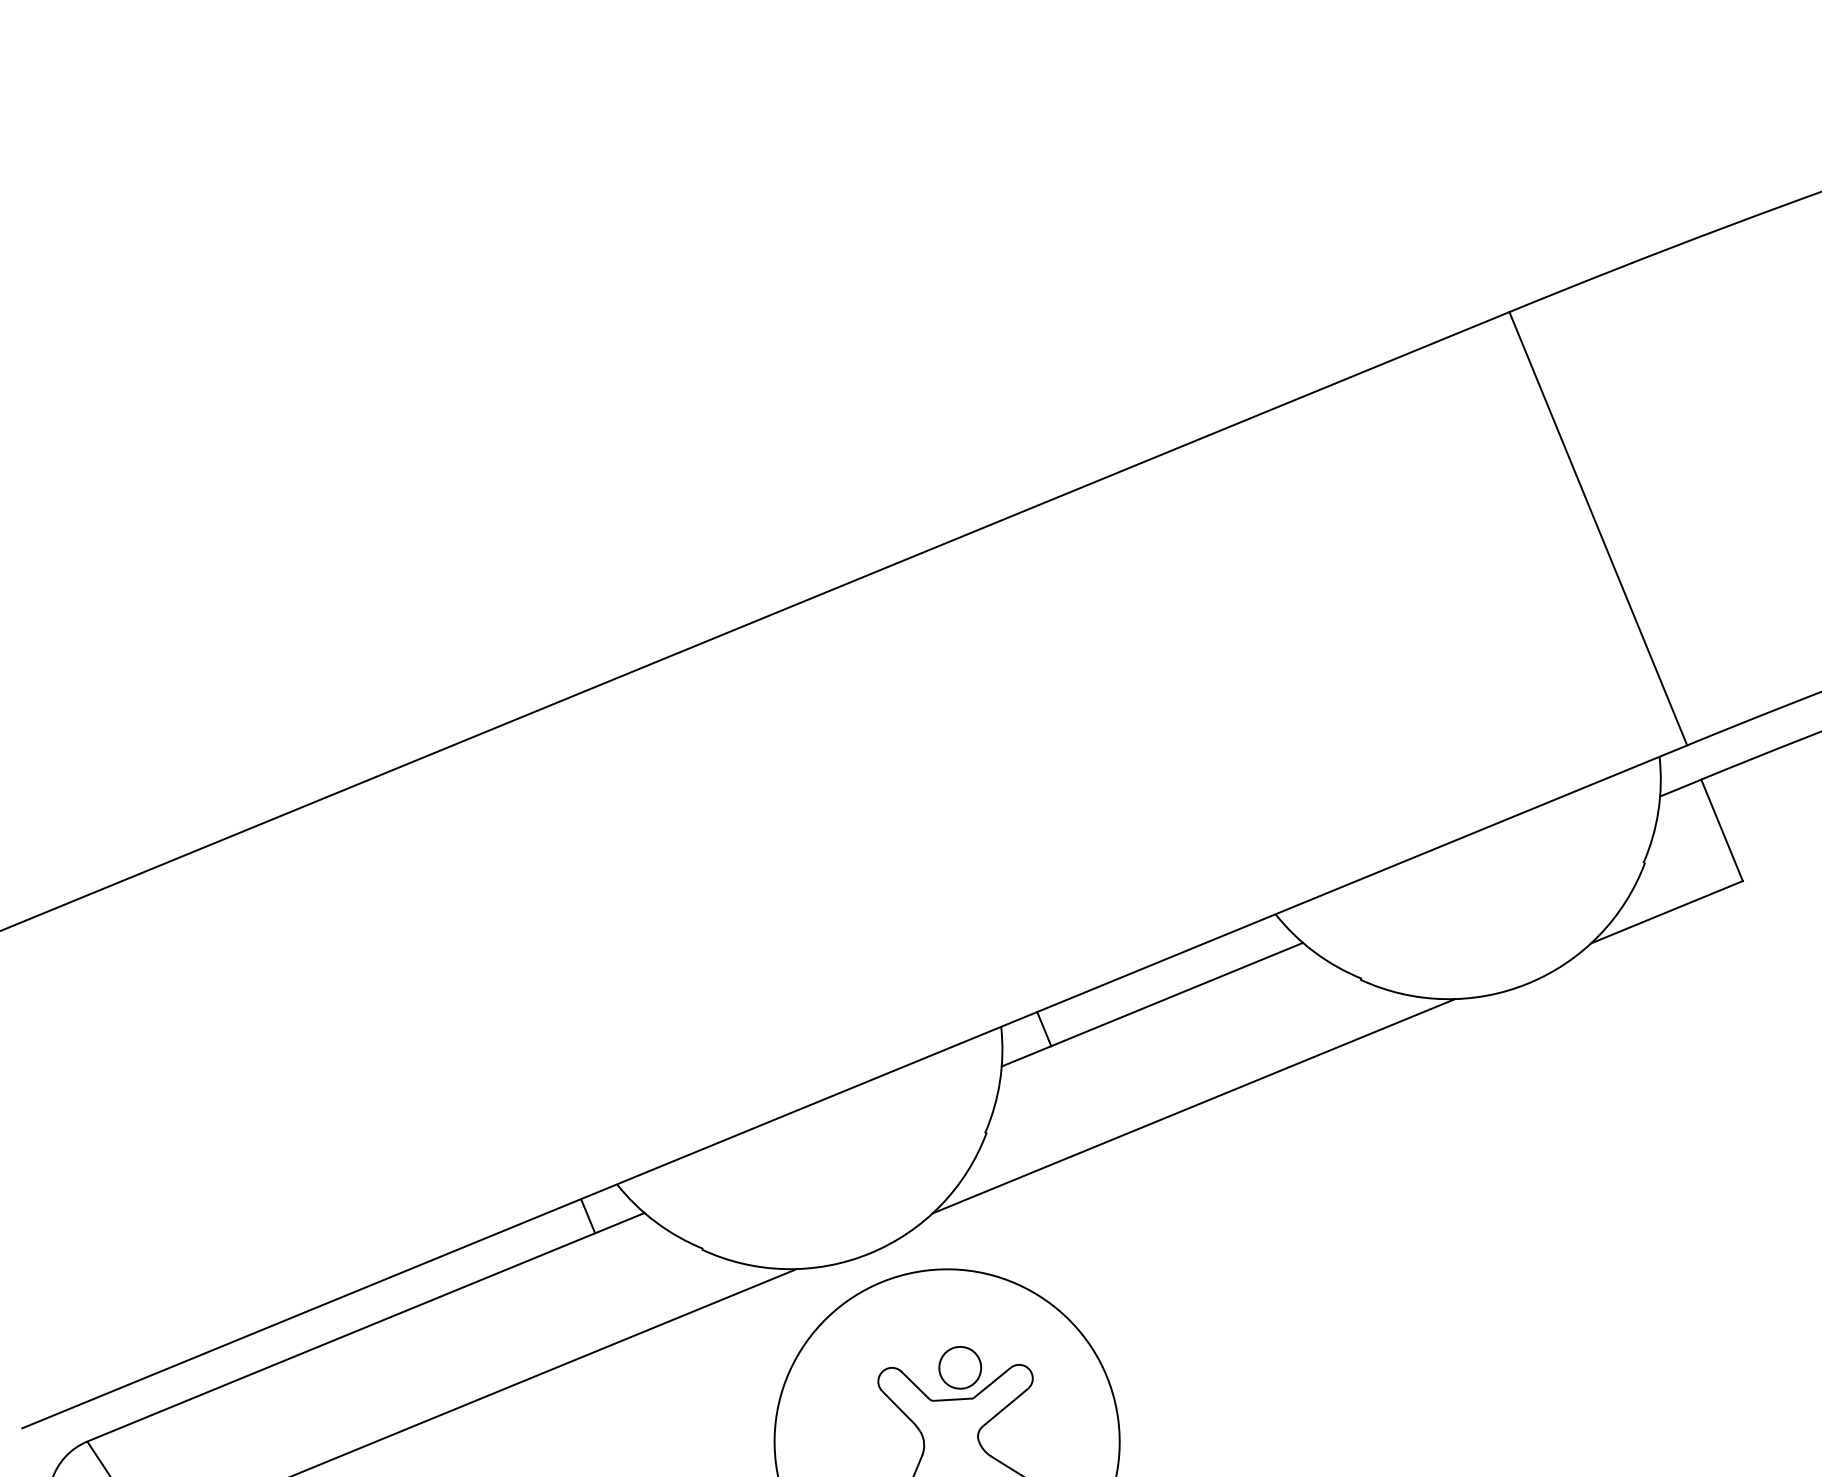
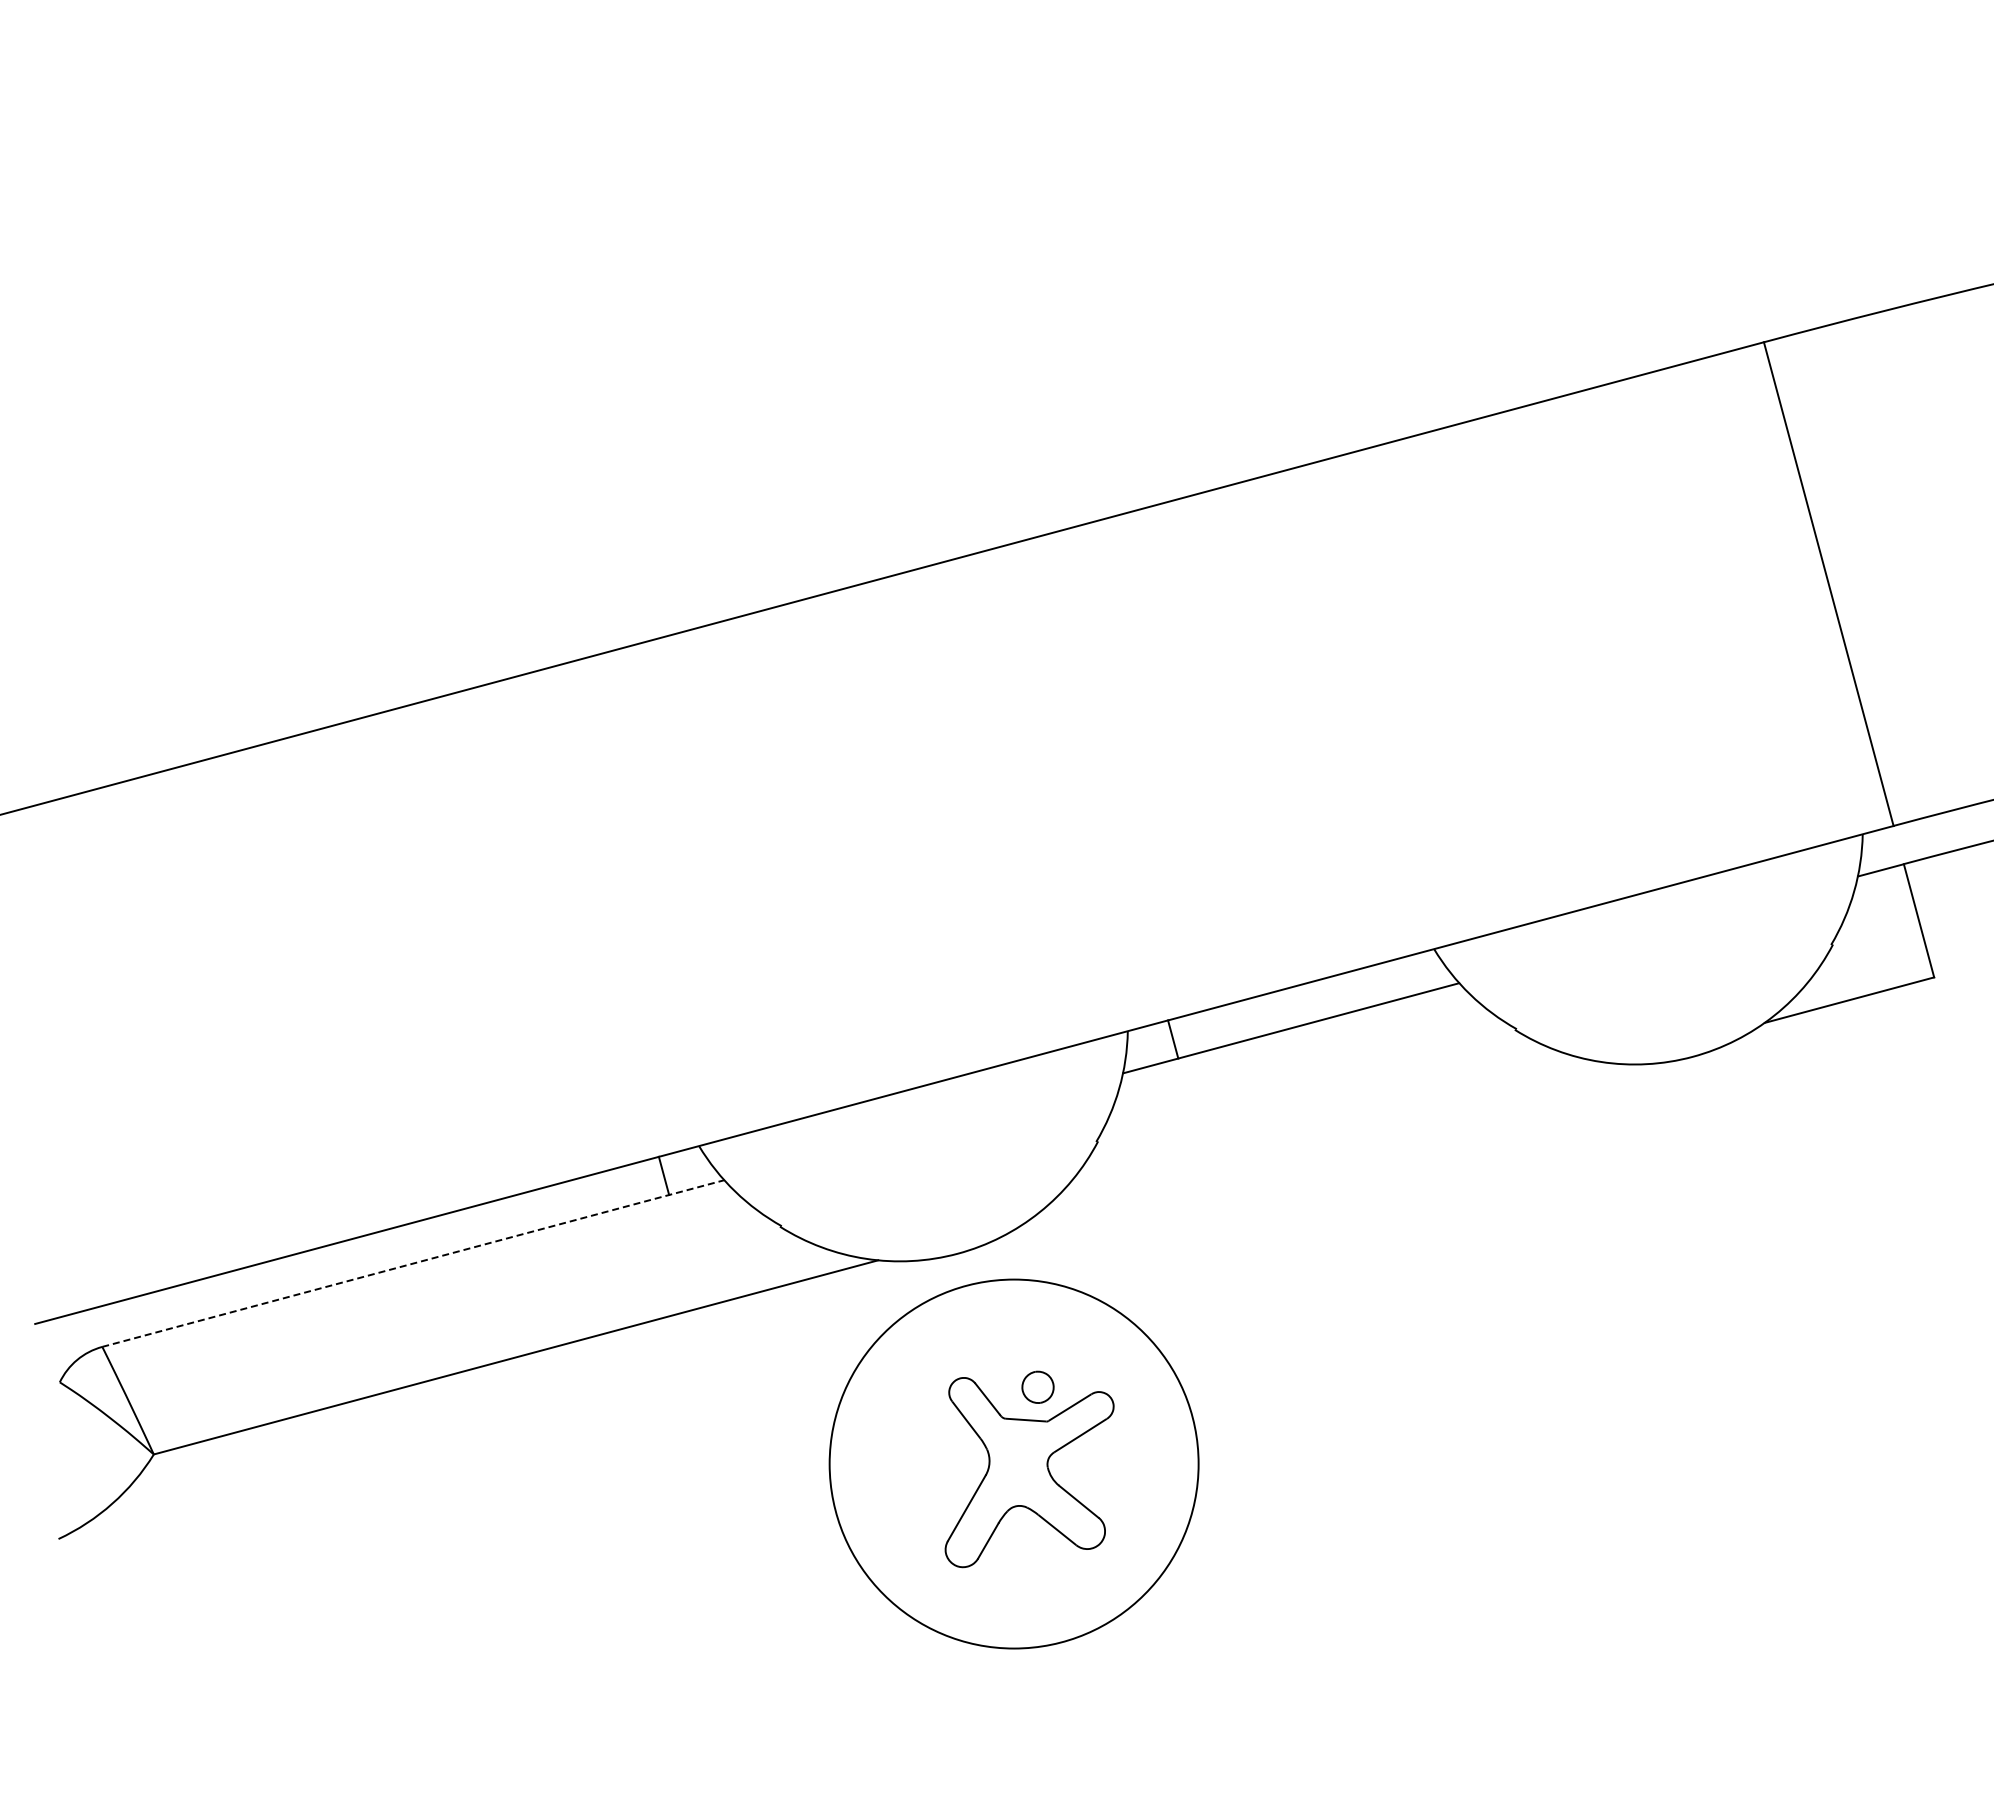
line: (1193, 1106) -> (1321, 1141), removed
line: (366, 1327) -> (413, 1263), solid -> dashed
part: (959, 1368) -> (1037, 1387), size x0.7

